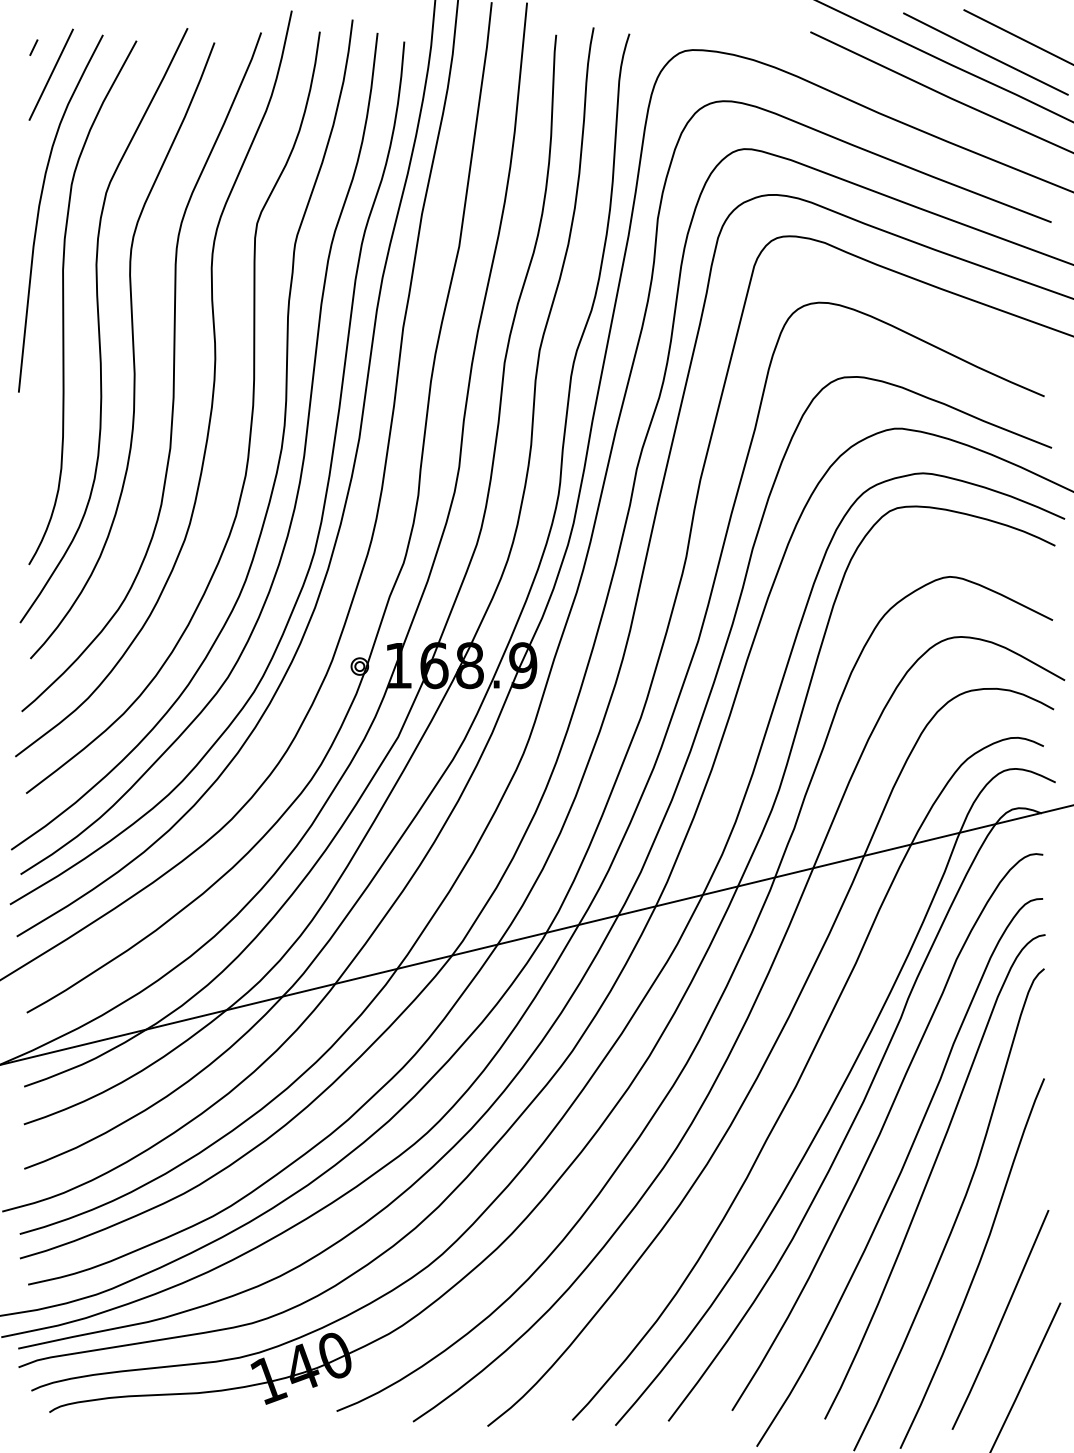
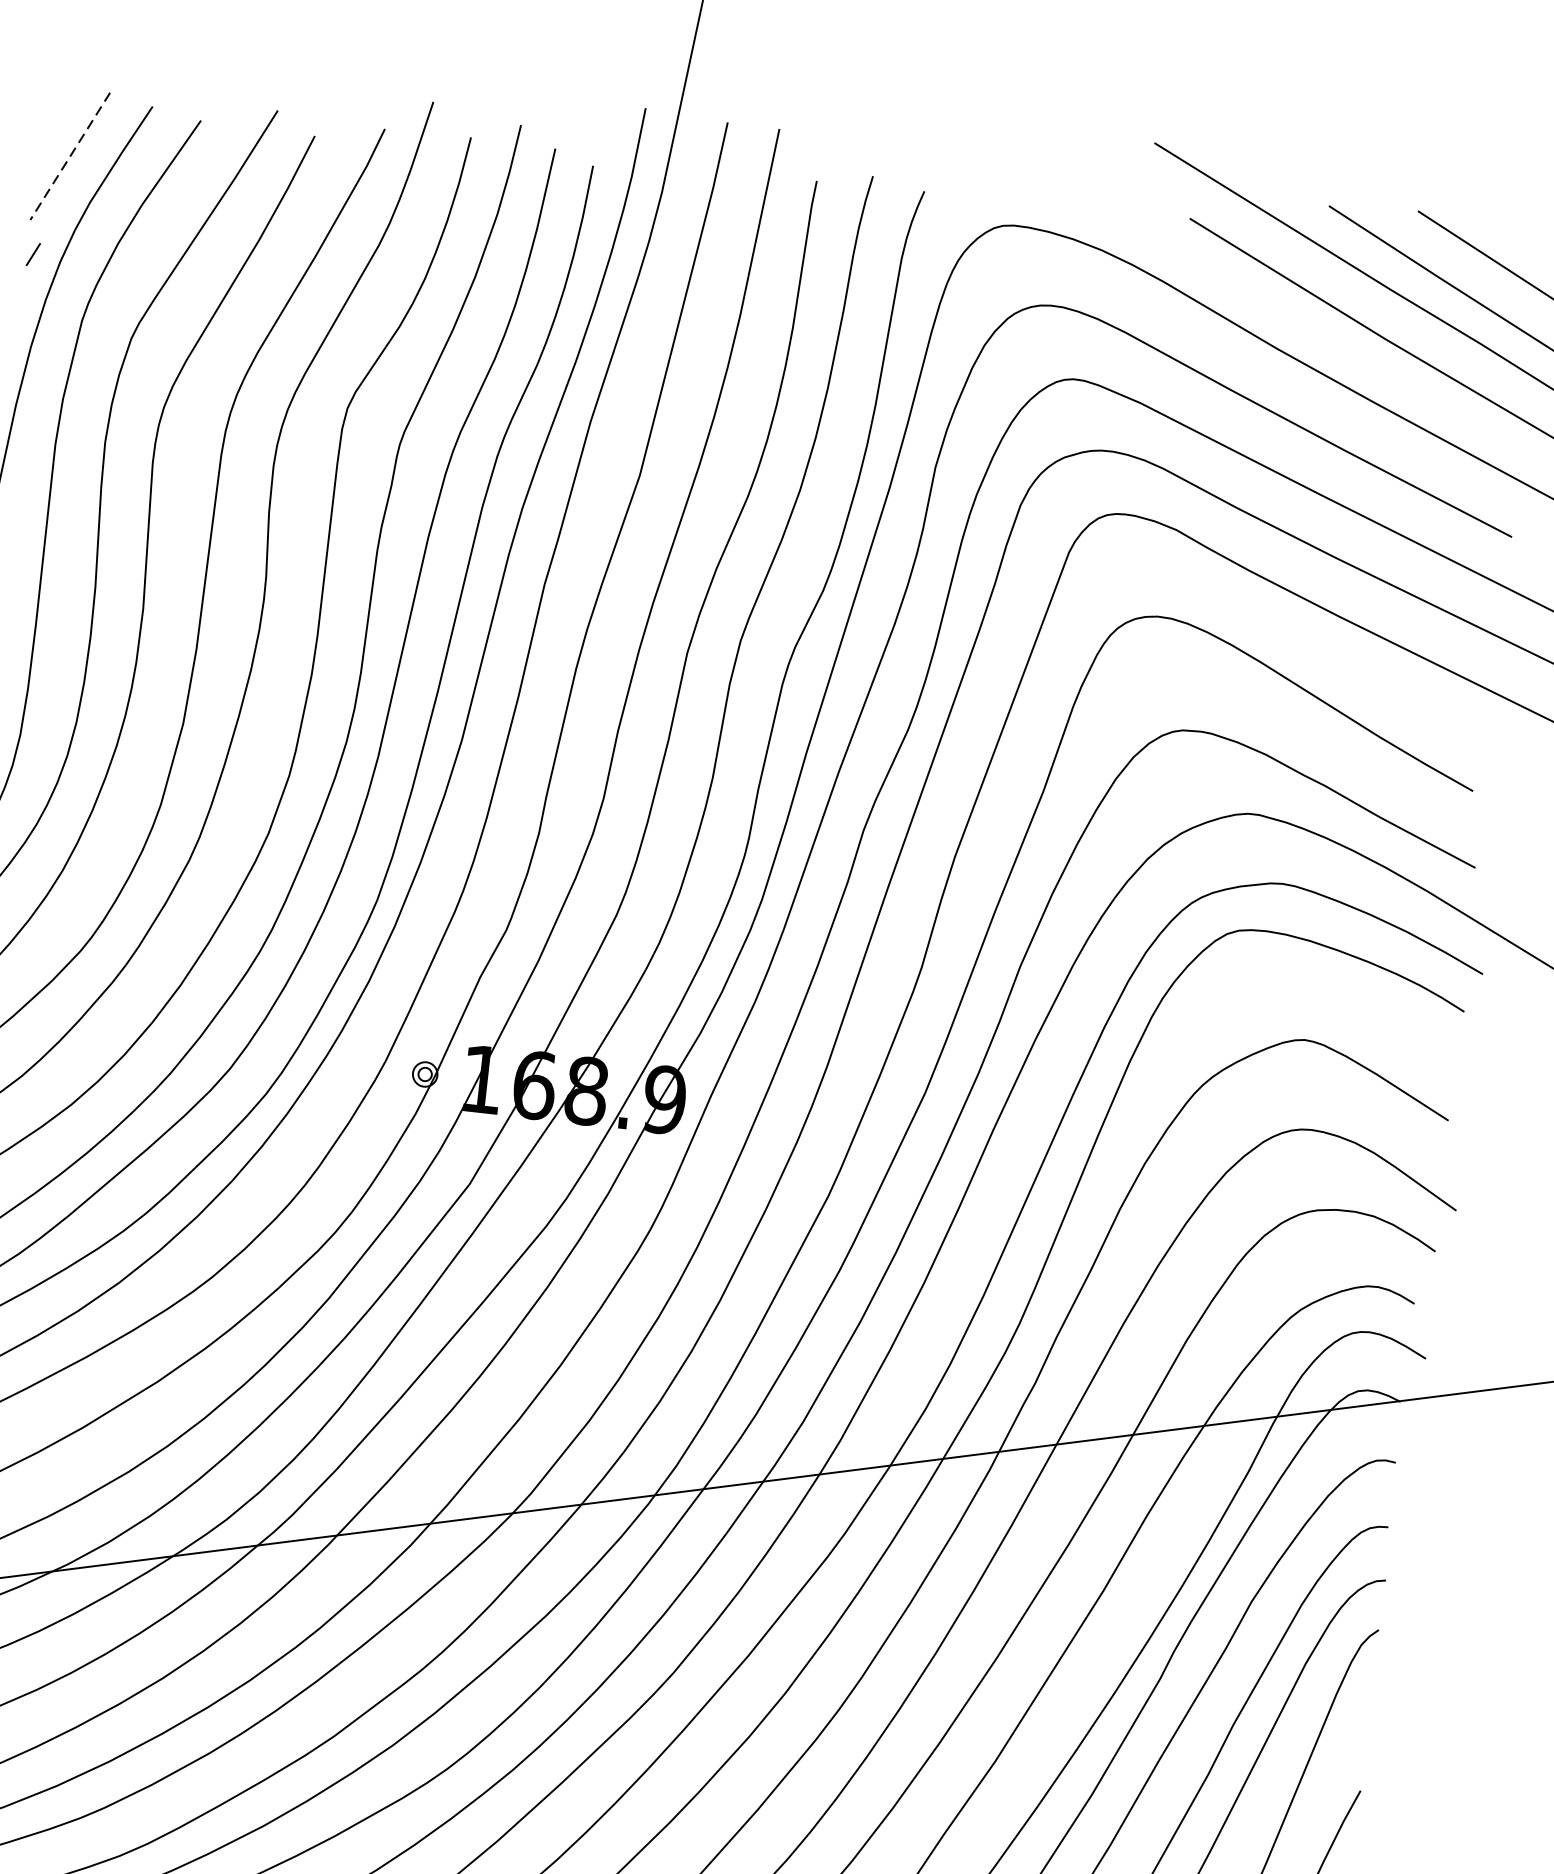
line: (33, 47) -> (32, 254), moved
line: (51, 74) -> (70, 156), solid -> dashed

